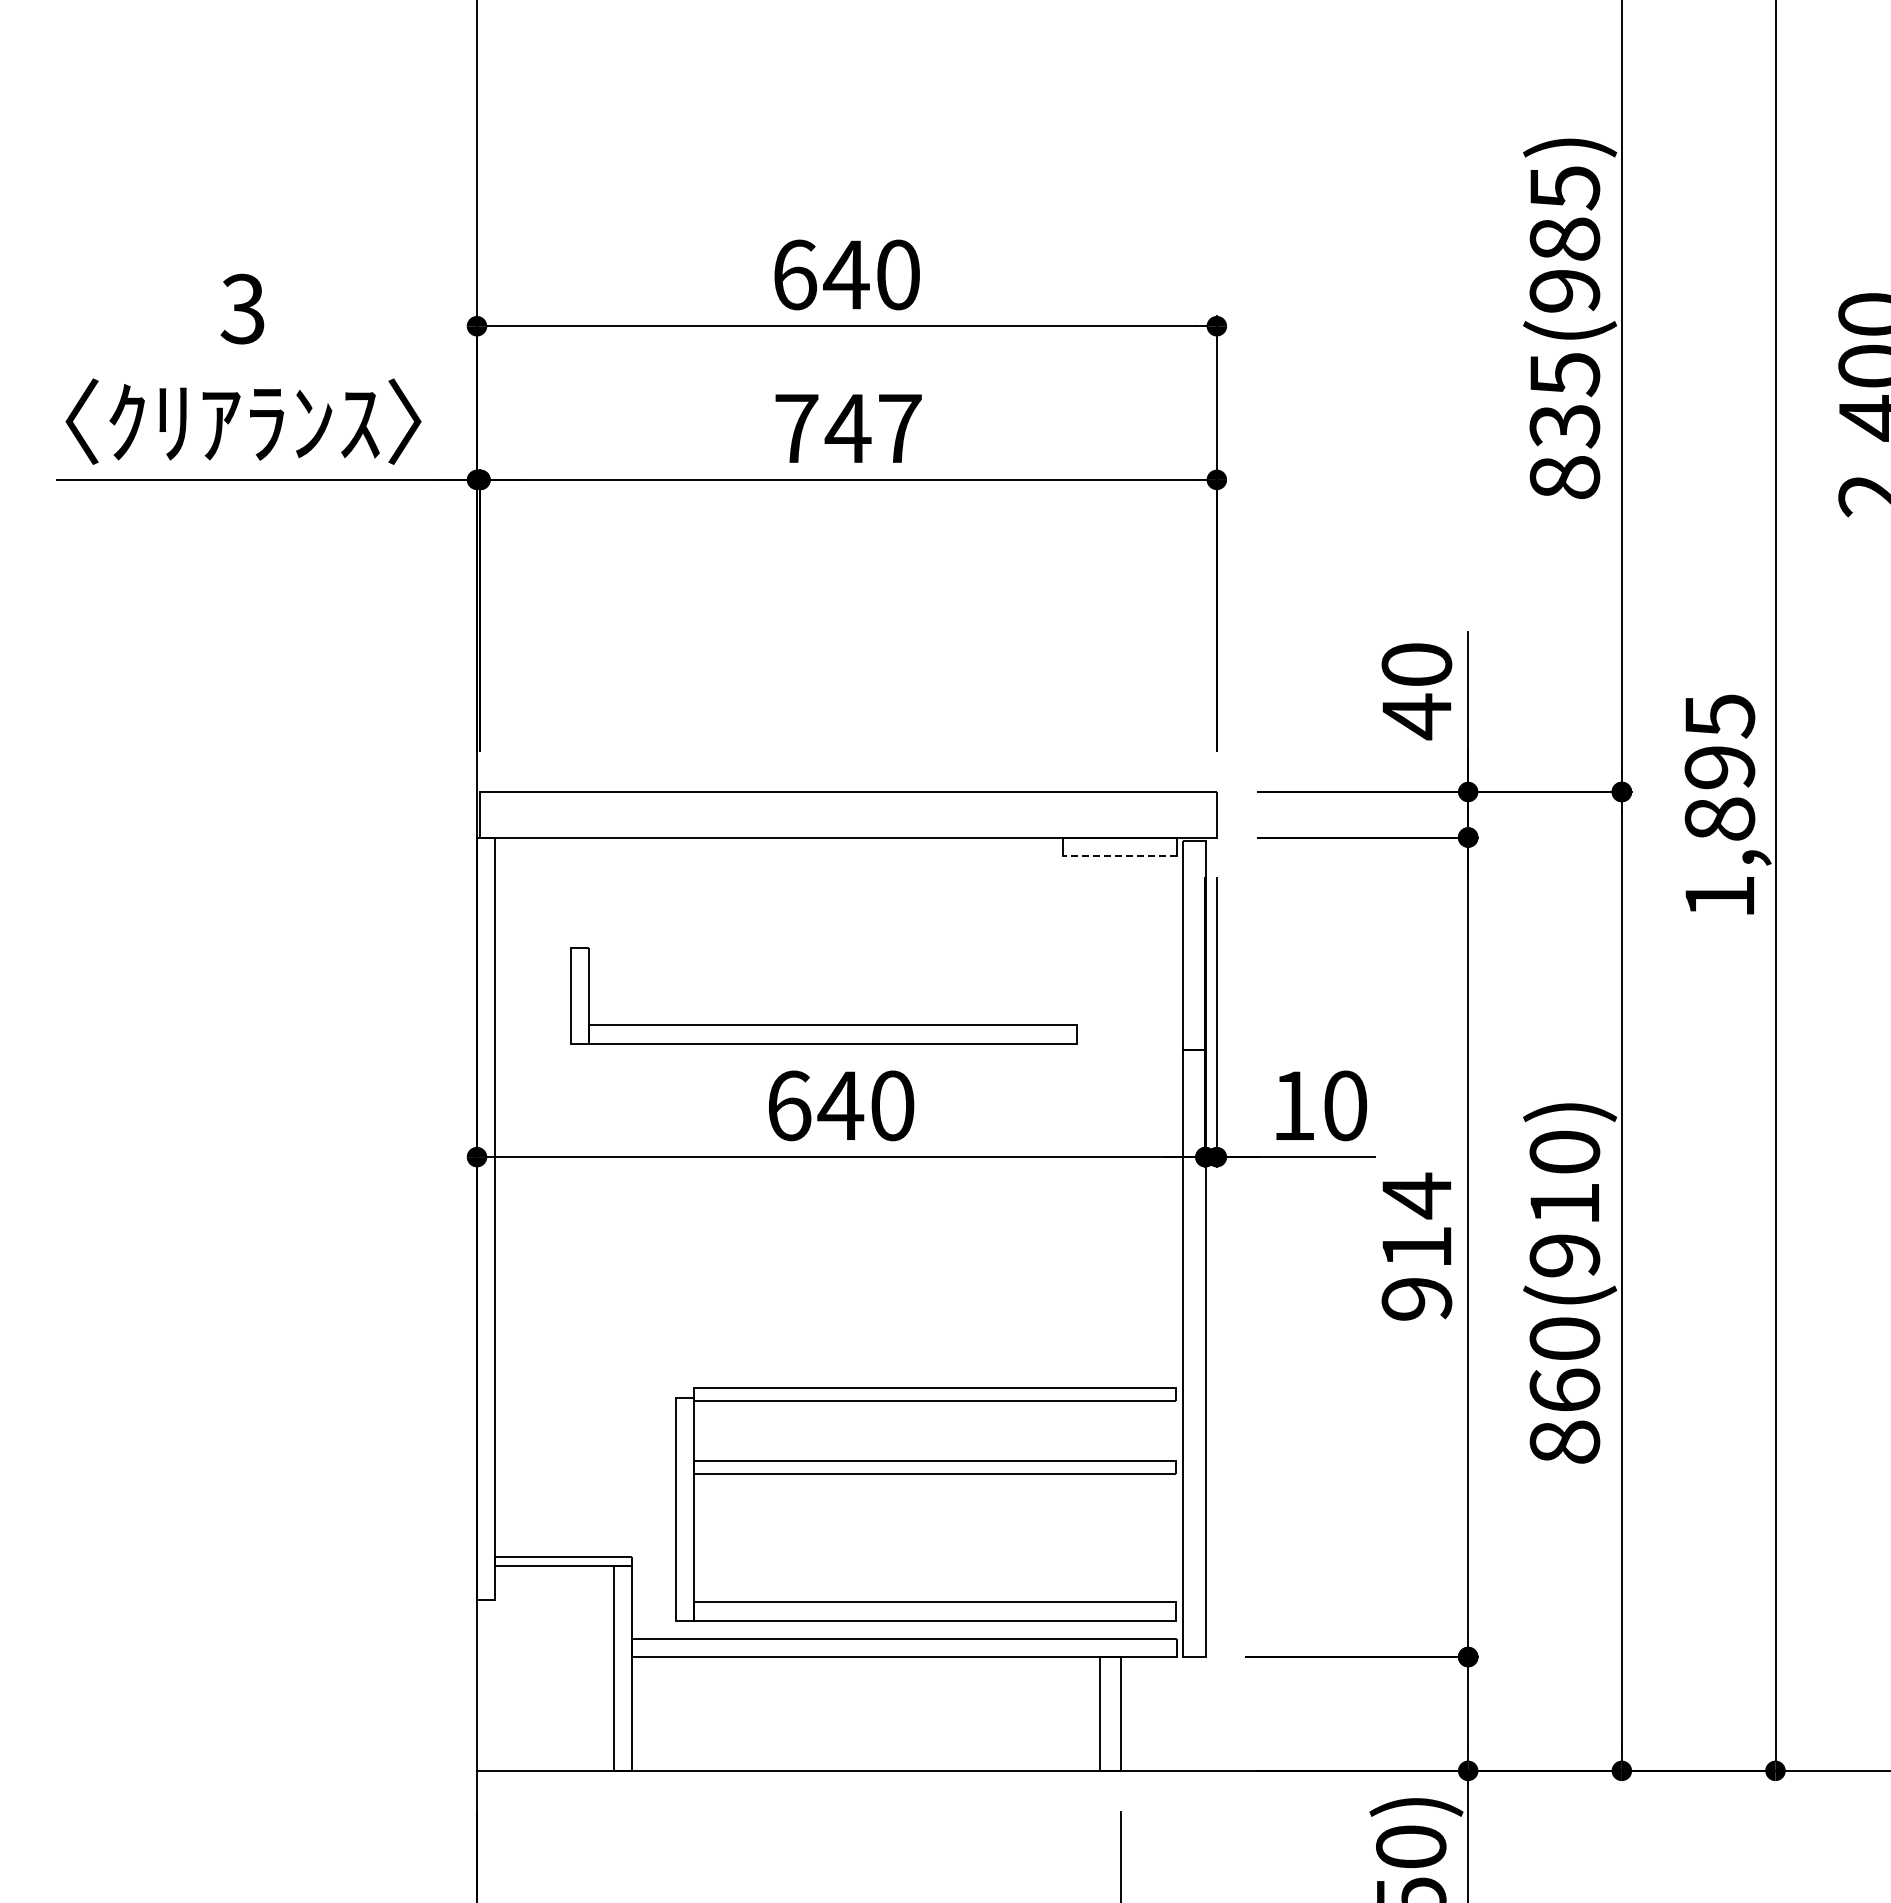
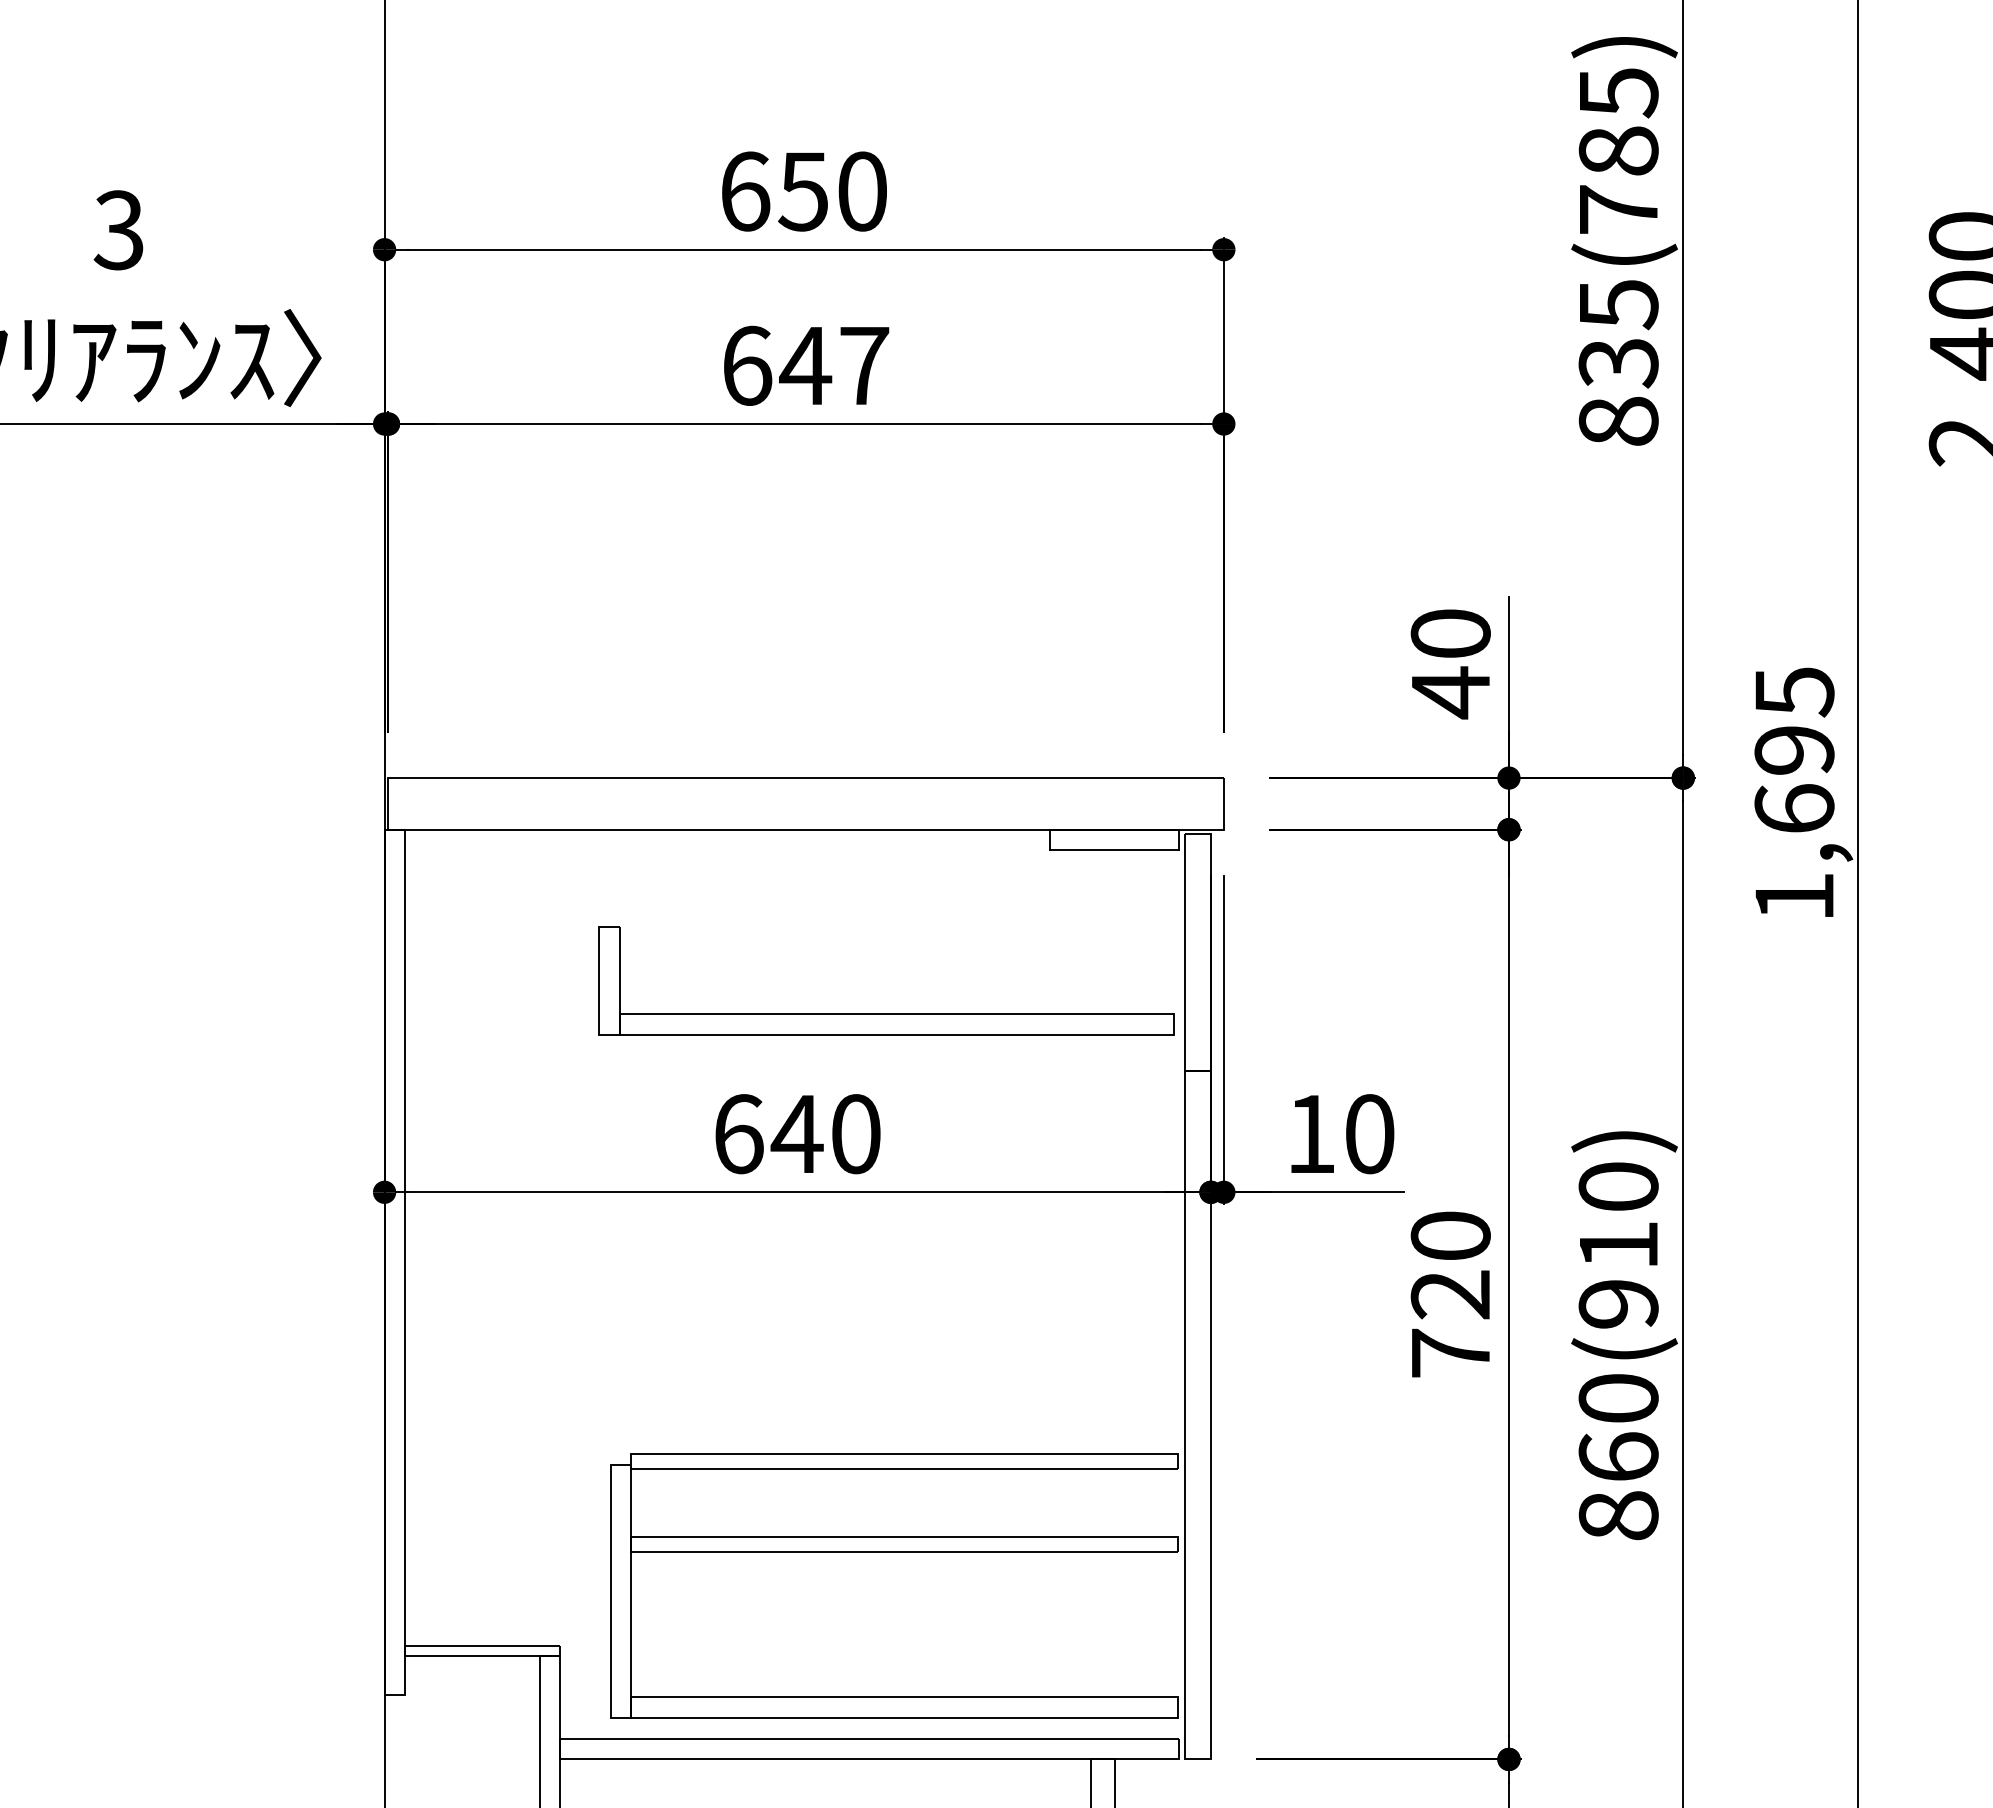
text: (846, 275) -> (803, 192), 640 -> 650
text: (1564, 290) -> (1618, 209), 835(985) -> 835(785)
text: (796, 428) -> (747, 365), 747 -> 647
text: (1719, 818) -> (1794, 808), 1,895 -> 1,695
line: (1120, 855) -> (1114, 850), dashed -> solid
part: (823, 1024) -> (885, 1013), moved
text: (1416, 1246) -> (1450, 1293), 914 -> 720

